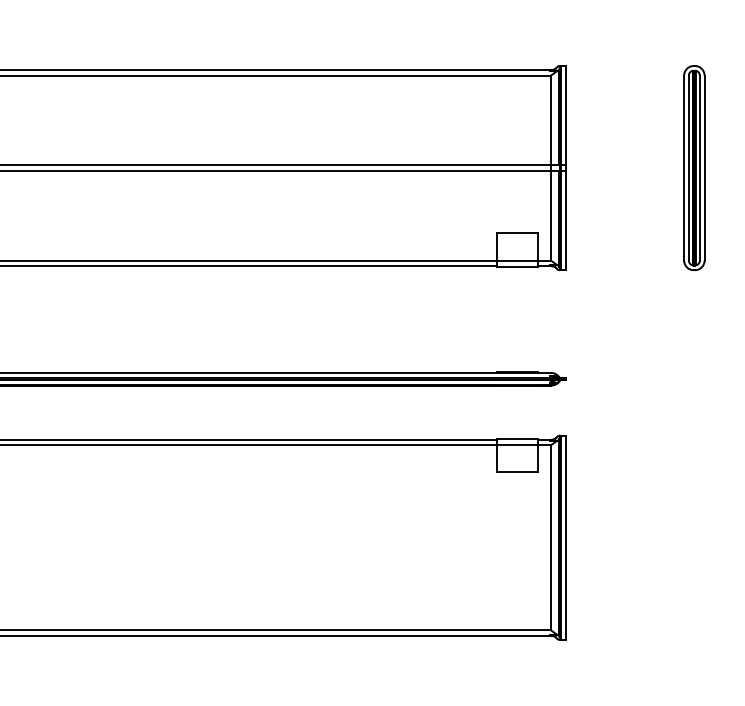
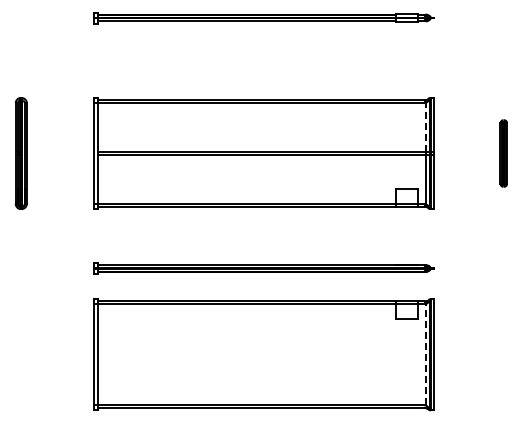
line: (550, 120) -> (425, 127), solid -> dashed
part: (694, 168) -> (503, 153), size x0.6
line: (550, 537) -> (425, 354), solid -> dashed

